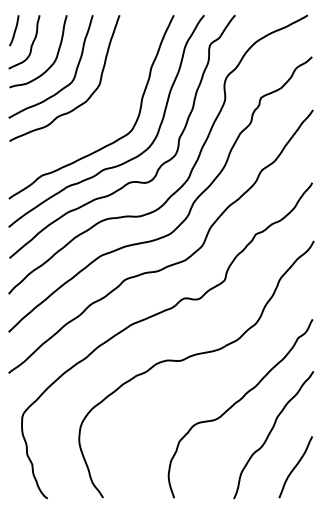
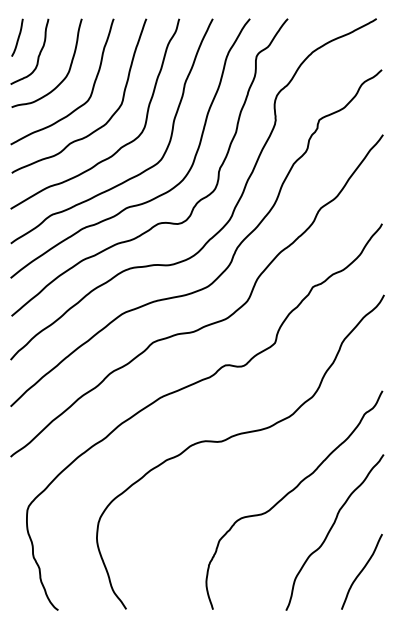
curve: (100, 118) -> (122, 145), added

